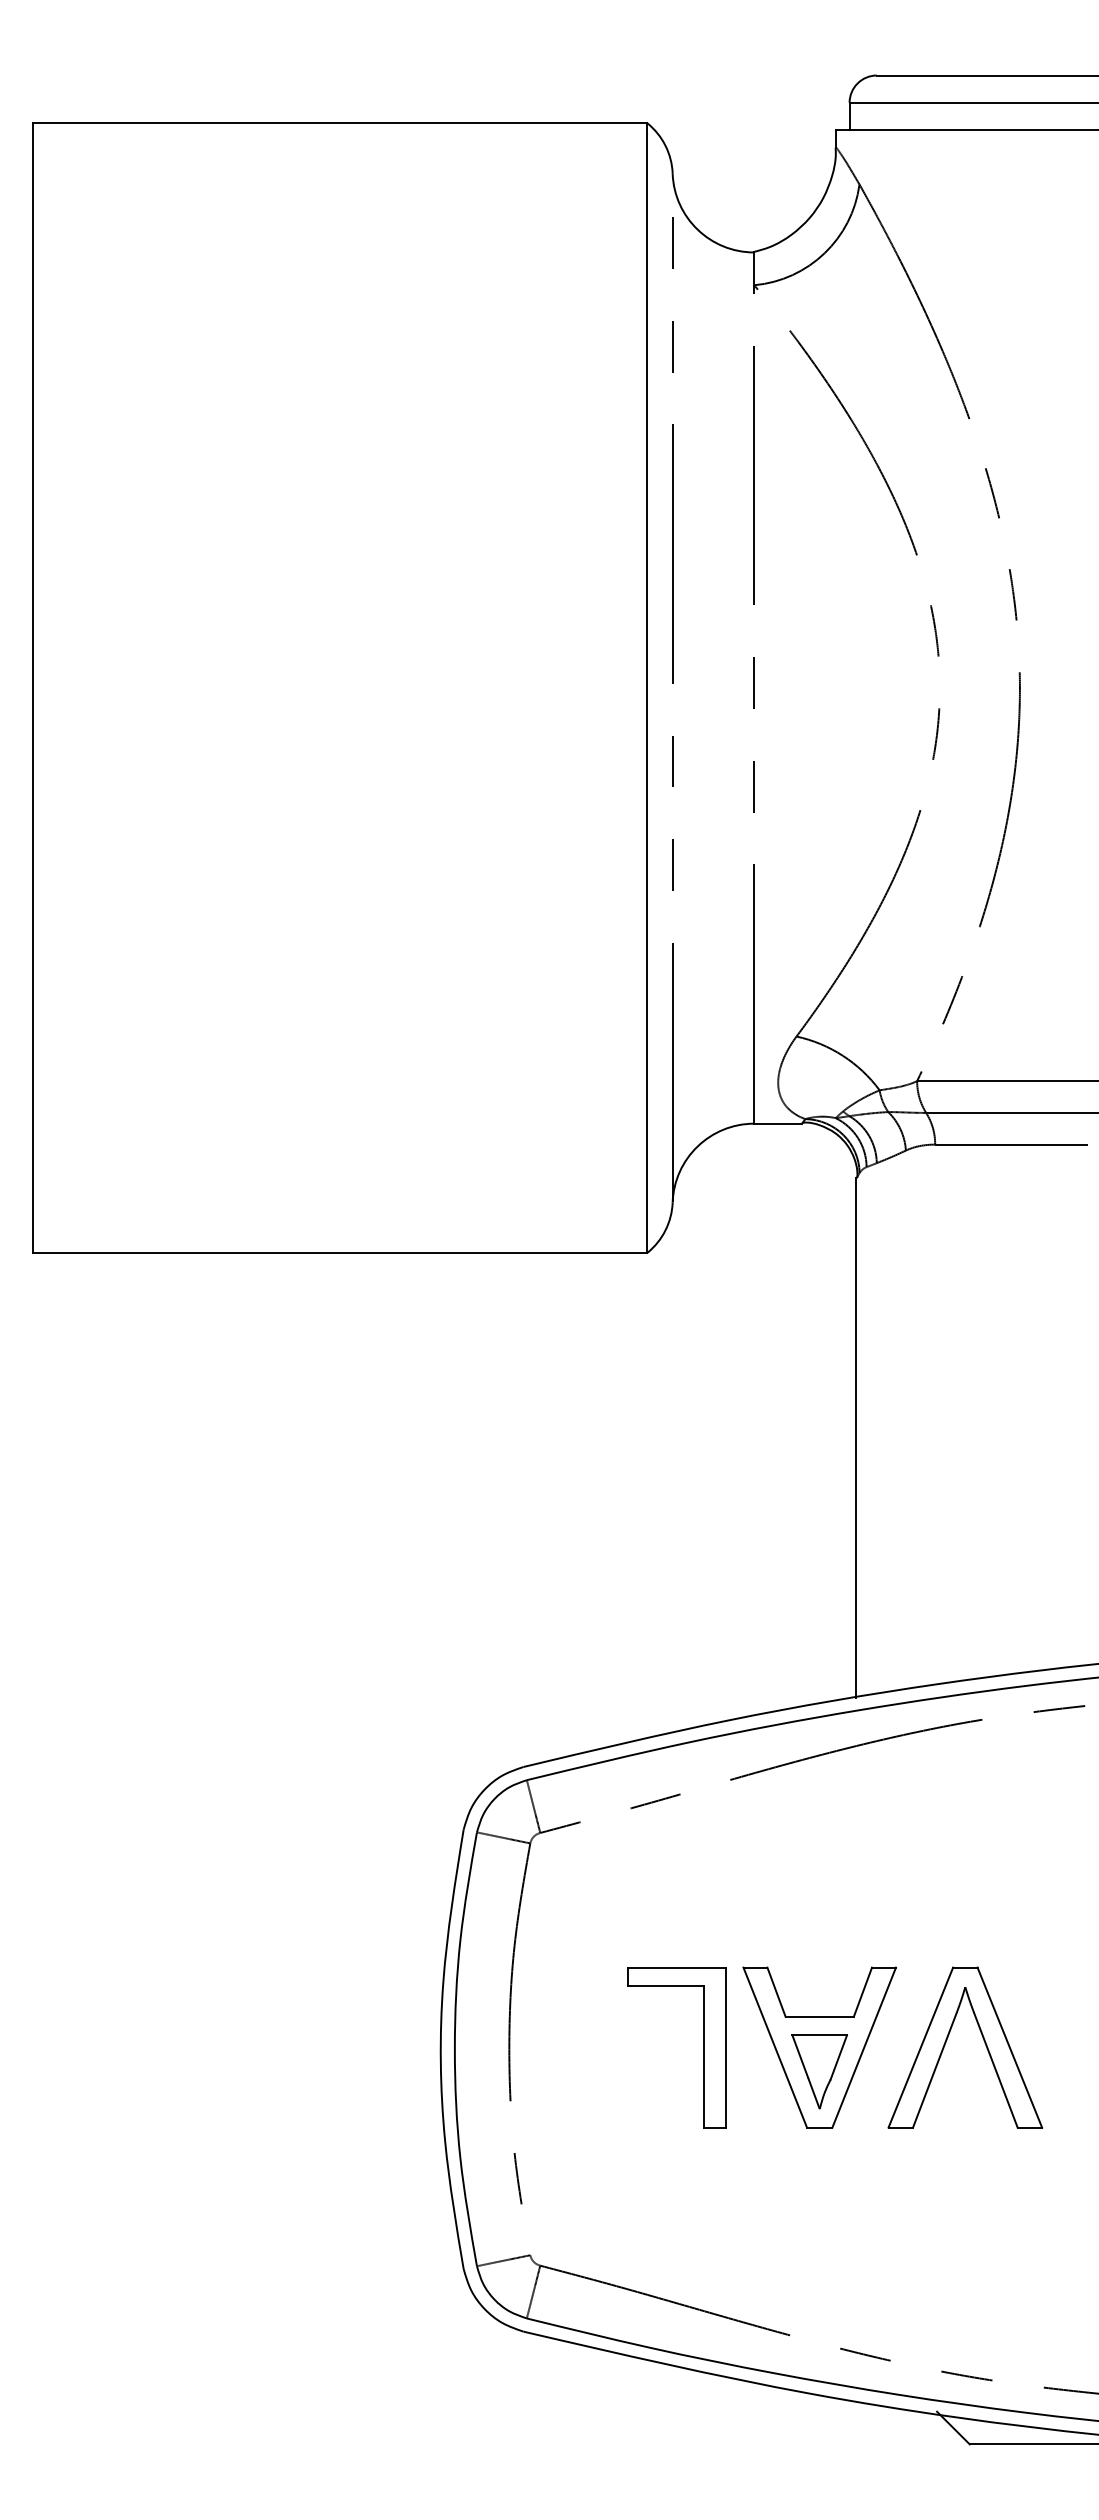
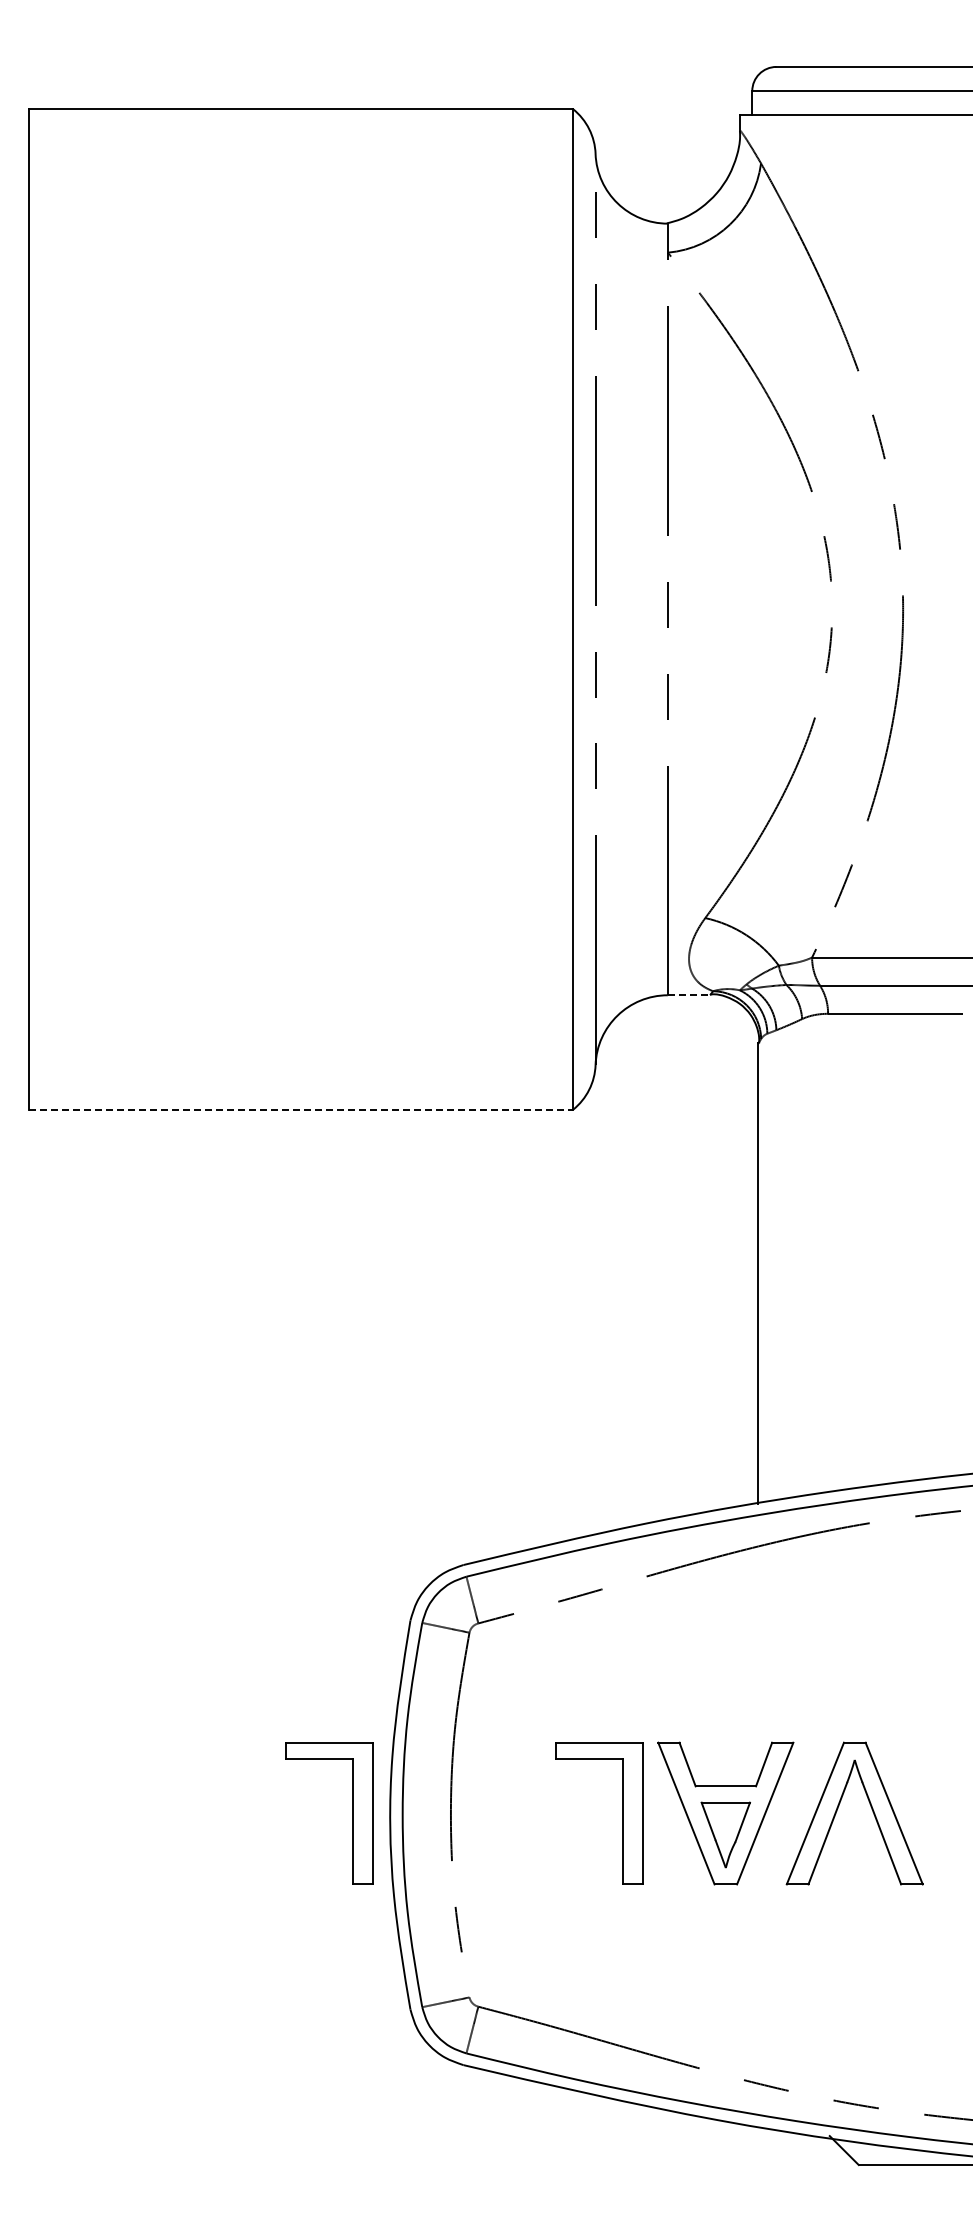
line: (778, 1123) -> (689, 995), solid -> dashed
line: (340, 1252) -> (301, 1109), solid -> dashed
part: (398, 2047) -> (352, 1813), added

